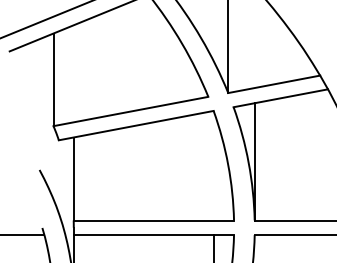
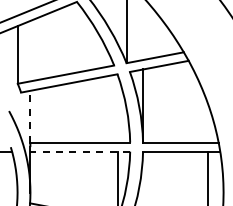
line: (73, 178) -> (30, 116), solid -> dashed
line: (154, 234) -> (80, 151), solid -> dashed

